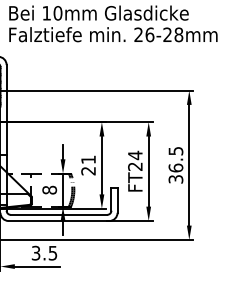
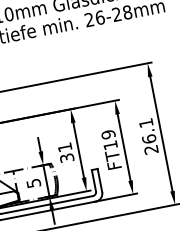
text: (135, 160) -> (109, 139), FT24 -> FT19
text: (175, 165) -> (148, 136), 36.5 -> 26.1
text: (88, 171) -> (67, 158), 21 -> 31
text: (49, 189) -> (33, 182), 8 -> 5

